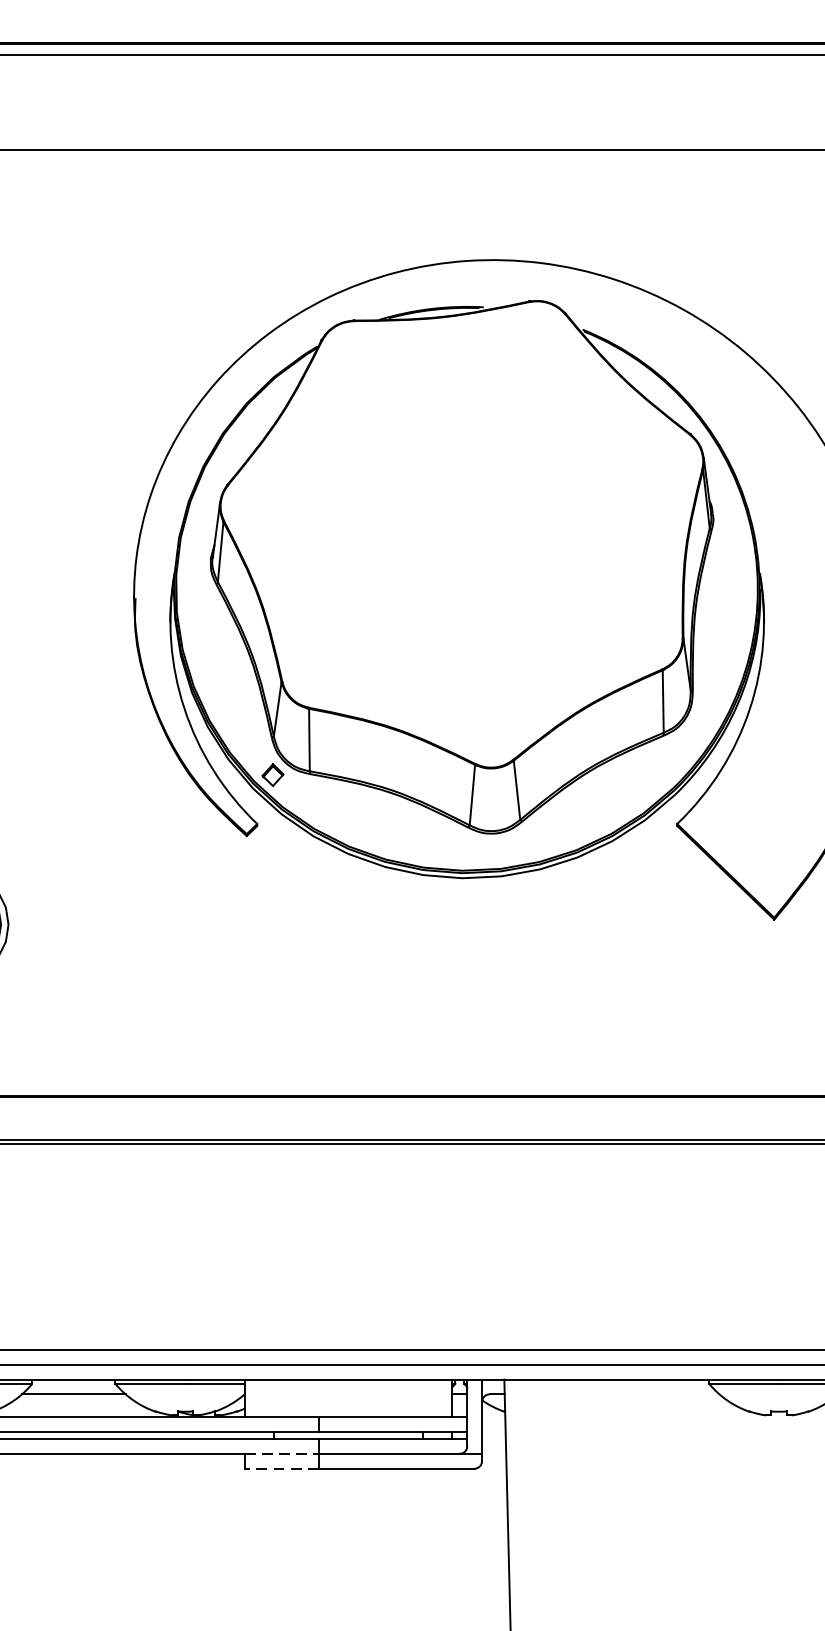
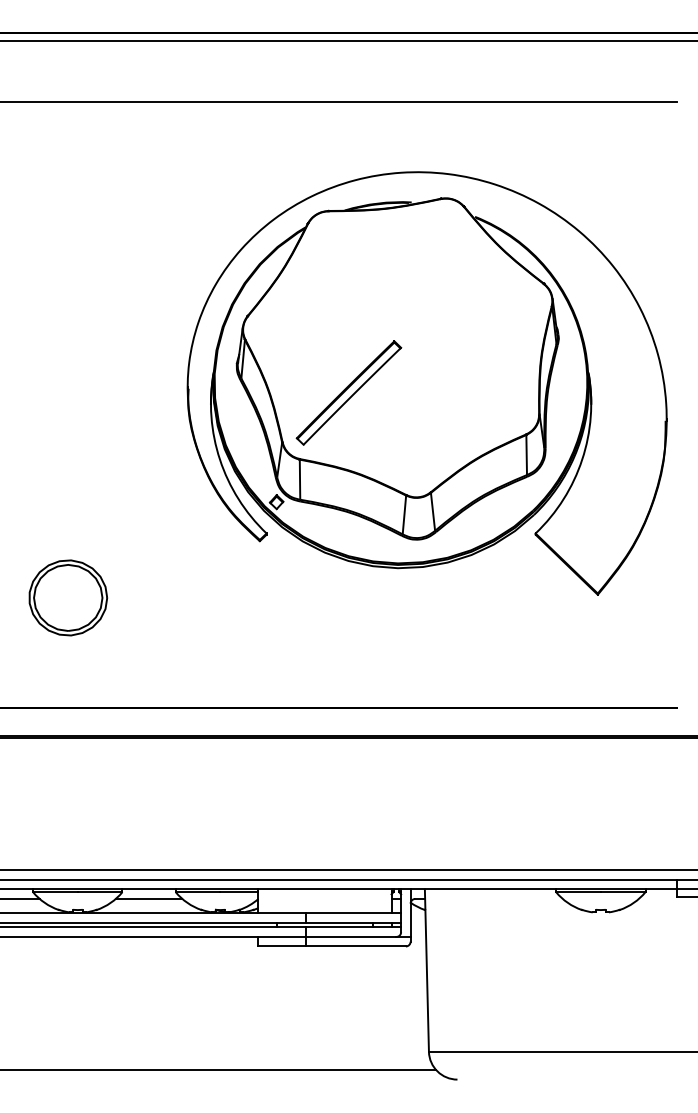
part: (385, 603) -> (348, 392), added
line: (282, 1453) -> (282, 936), dashed -> solid
line: (282, 1468) -> (282, 946), dashed -> solid

